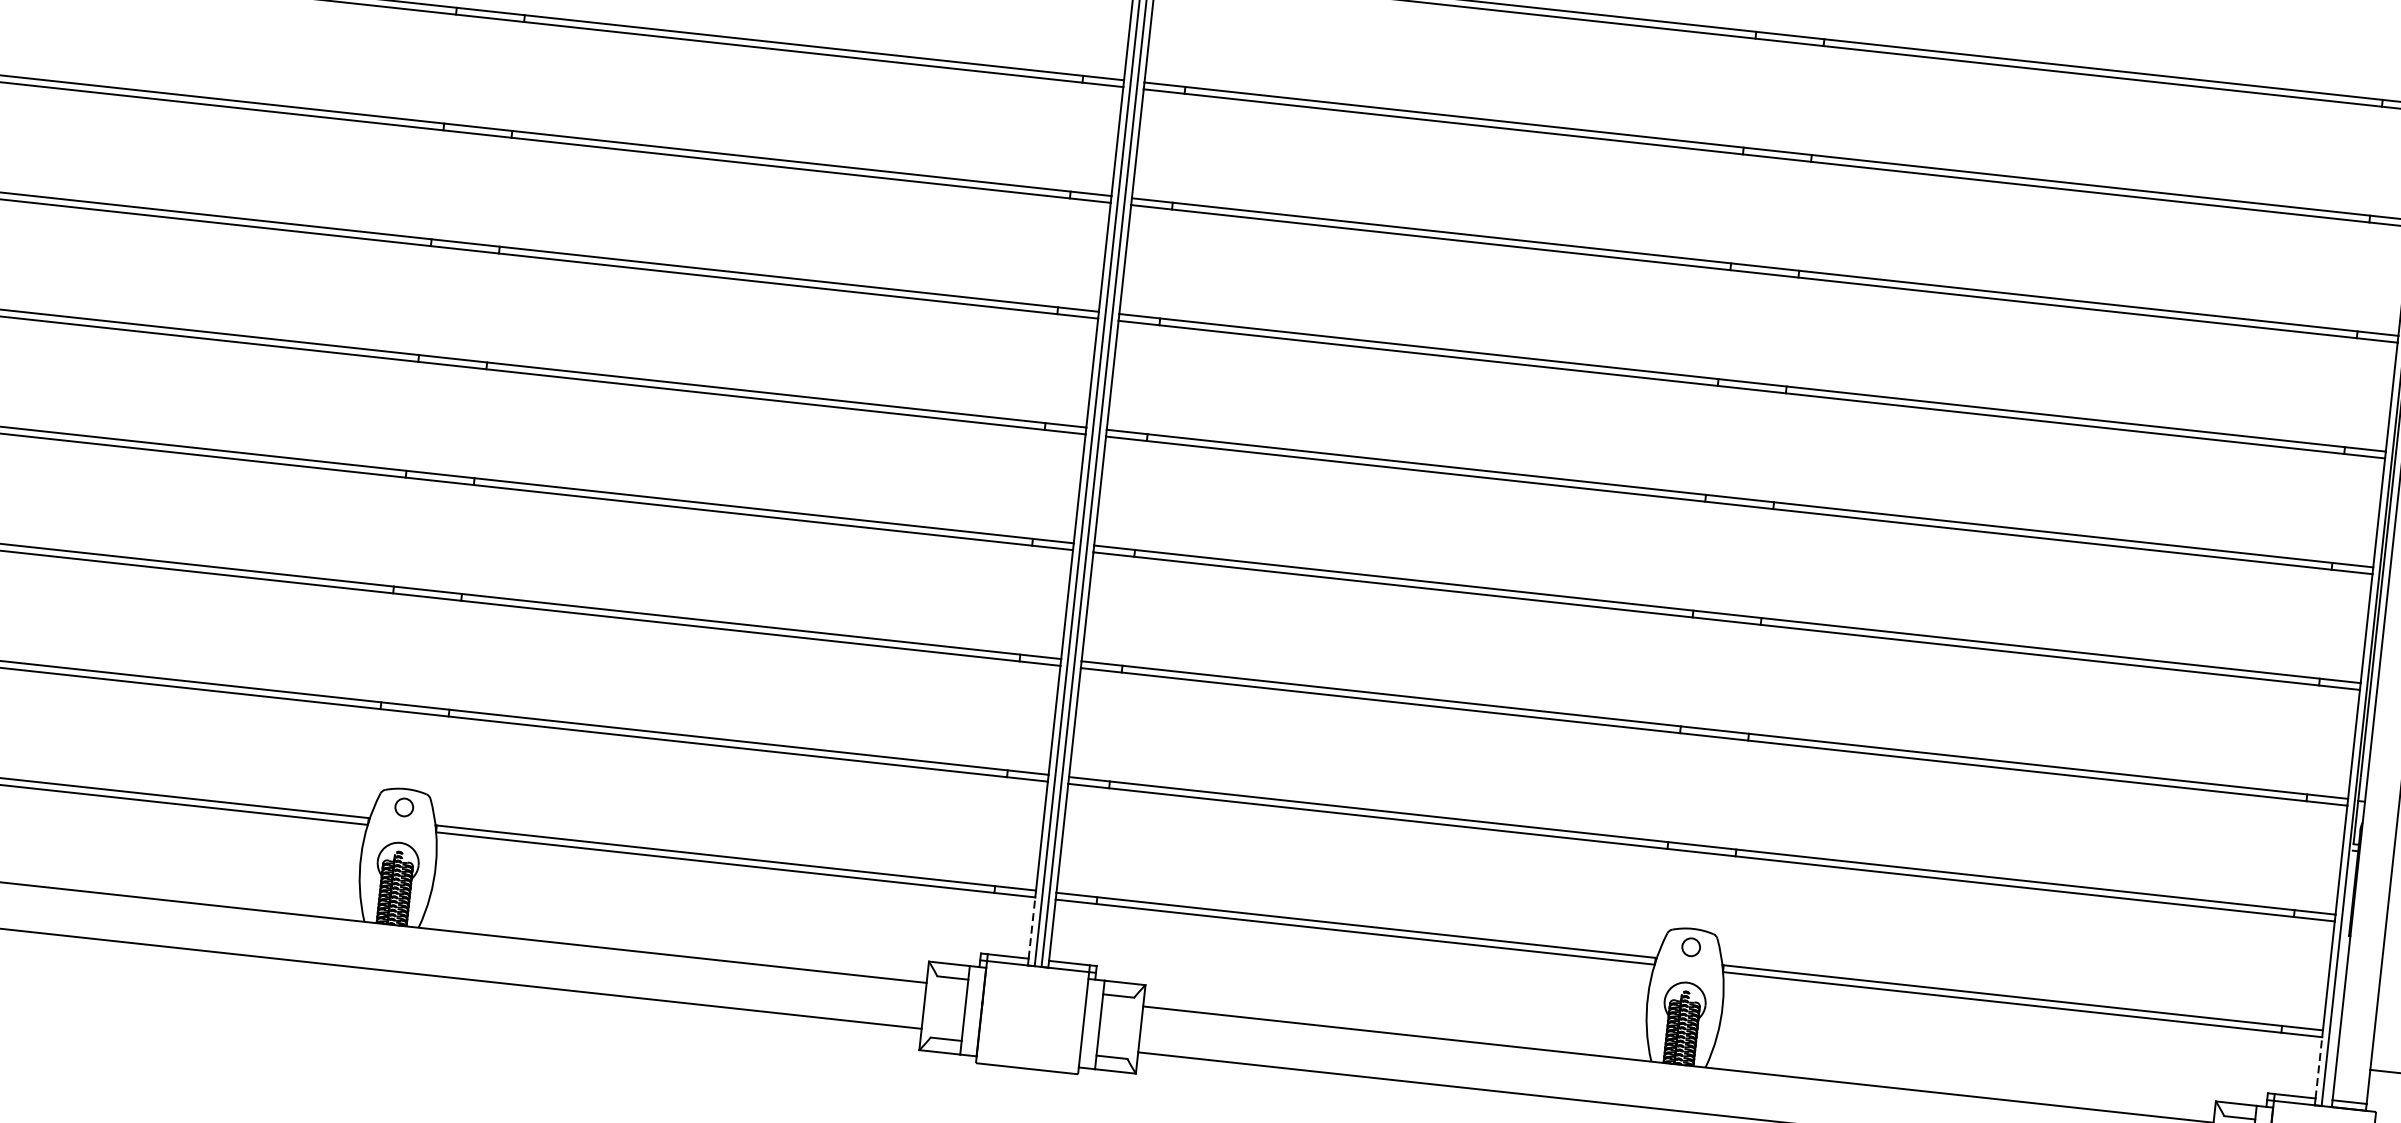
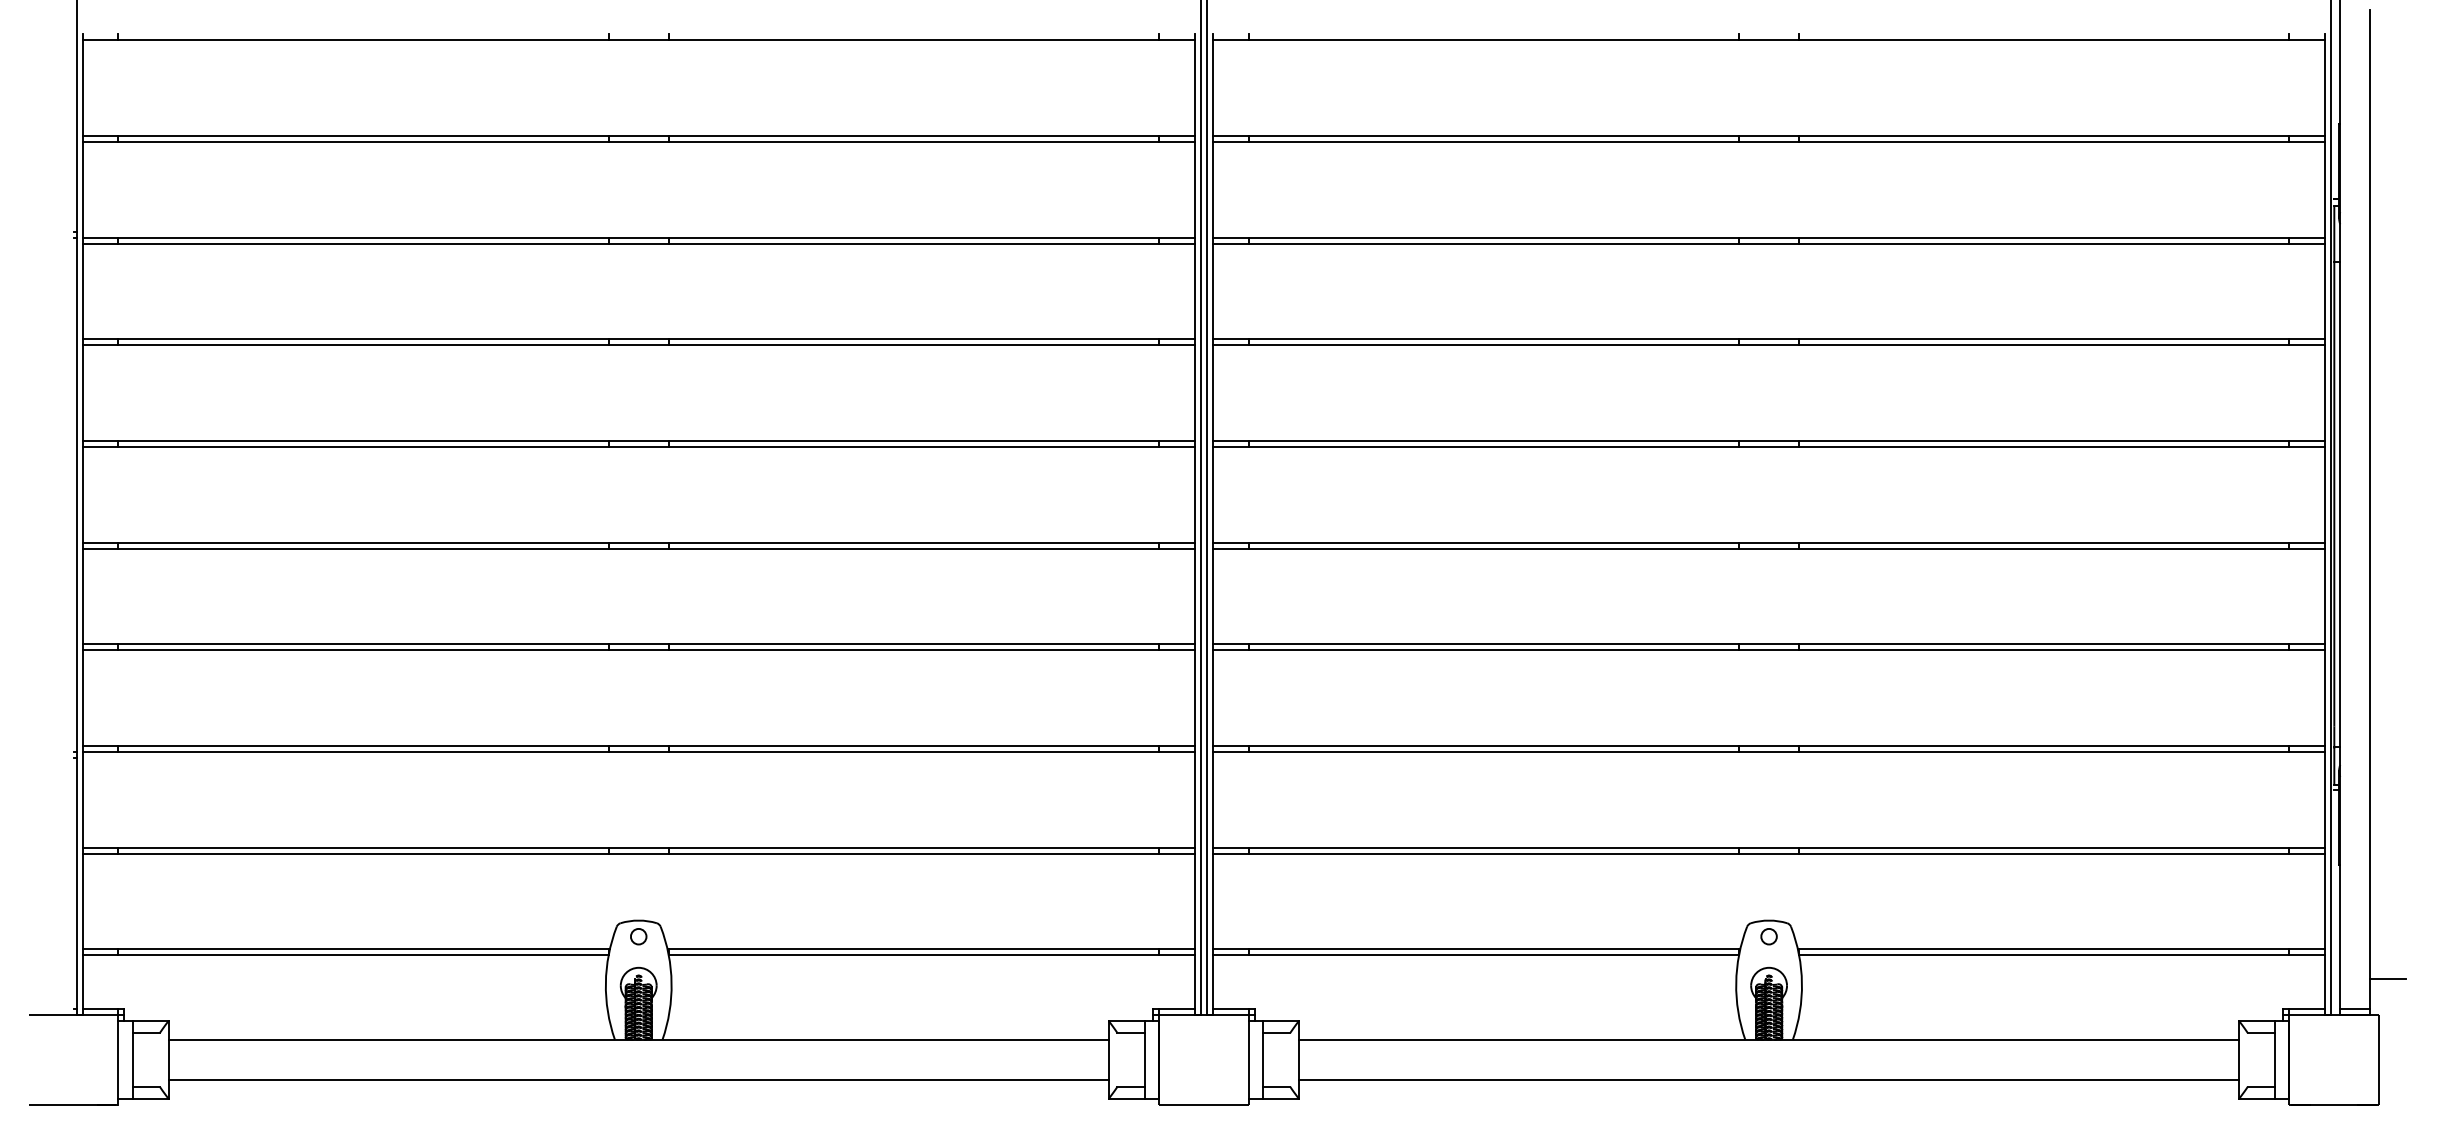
line: (1032, 928) -> (1195, 982), dashed -> solid
line: (2319, 1068) -> (2325, 982), dashed -> solid

